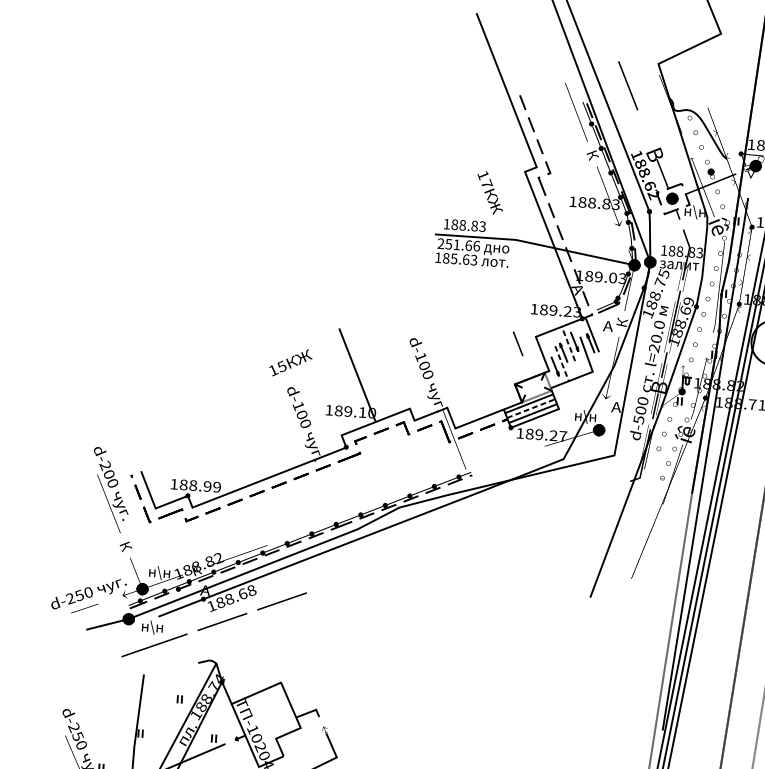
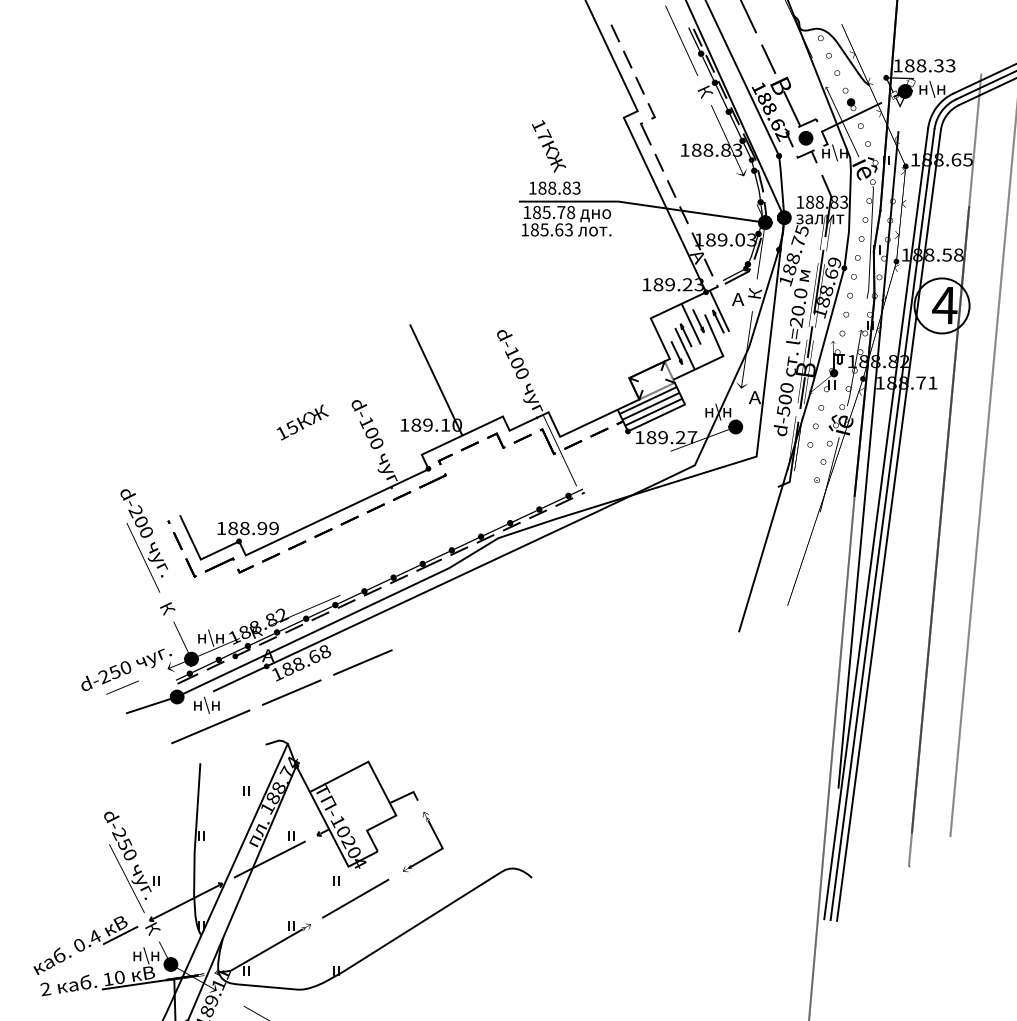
text: (490, 193) -> (549, 146), moved
text: (459, 244) -> (549, 212), 251.66 -> 185.78
line: (517, 343) -> (768, 58), moved
line: (568, 344) -> (691, 324), dashed -> solid
text: (290, 362) -> (302, 422), moved
line: (562, 363) -> (685, 348), dashed -> solid
line: (531, 408) -> (651, 406), dashed -> solid

